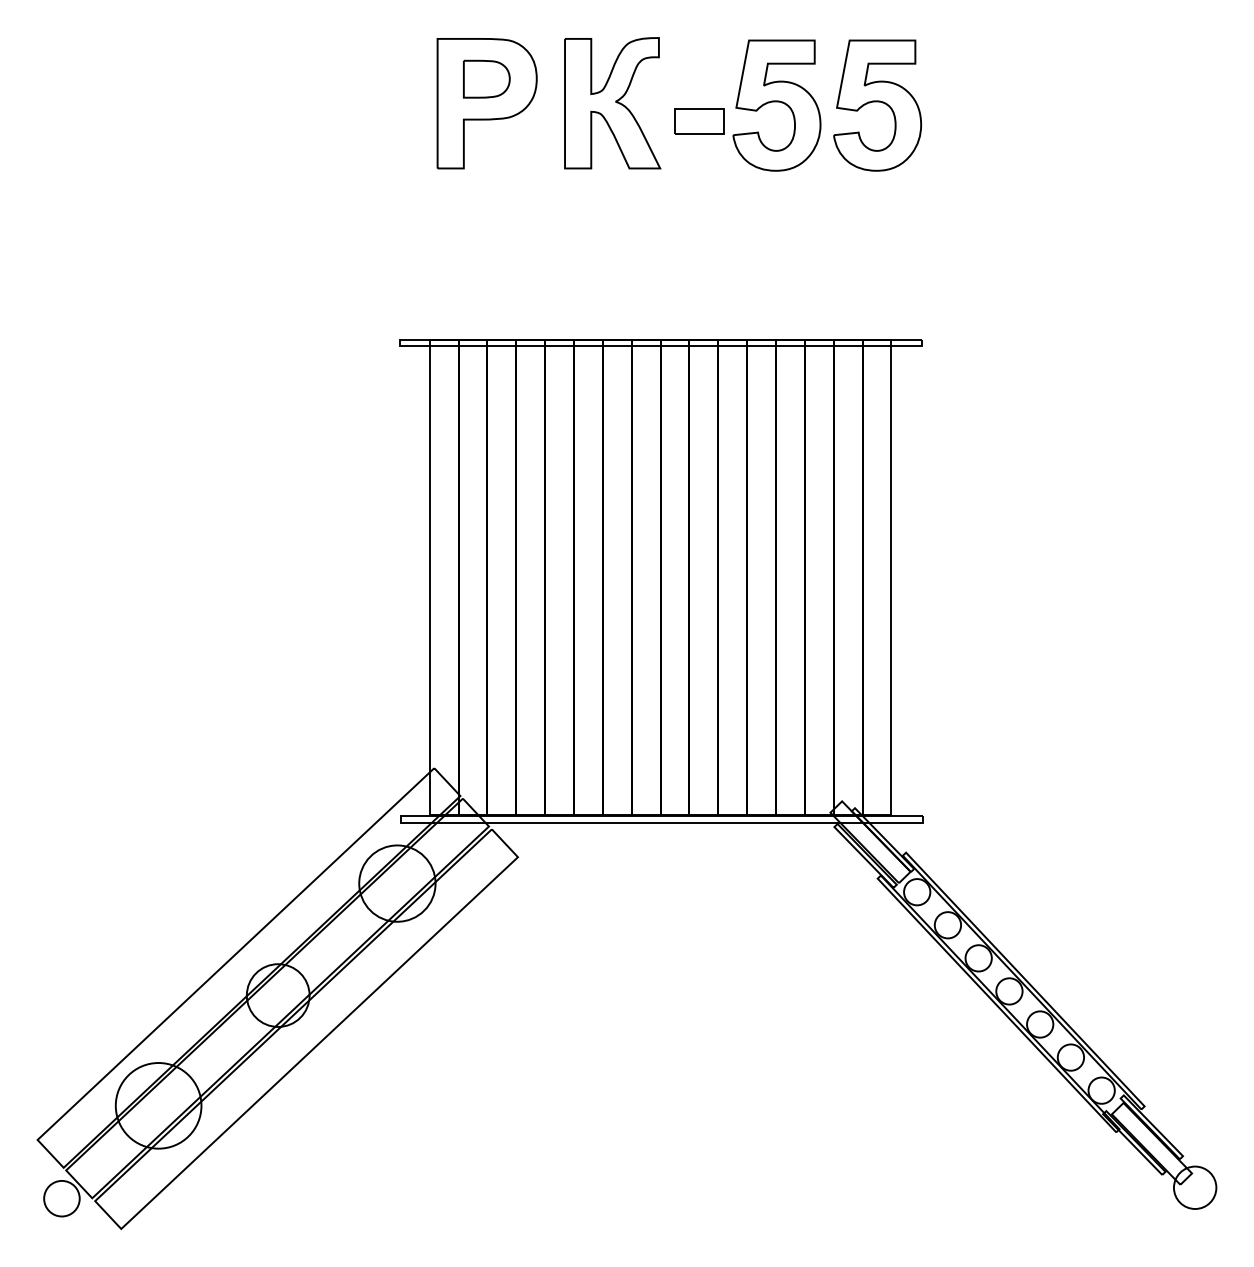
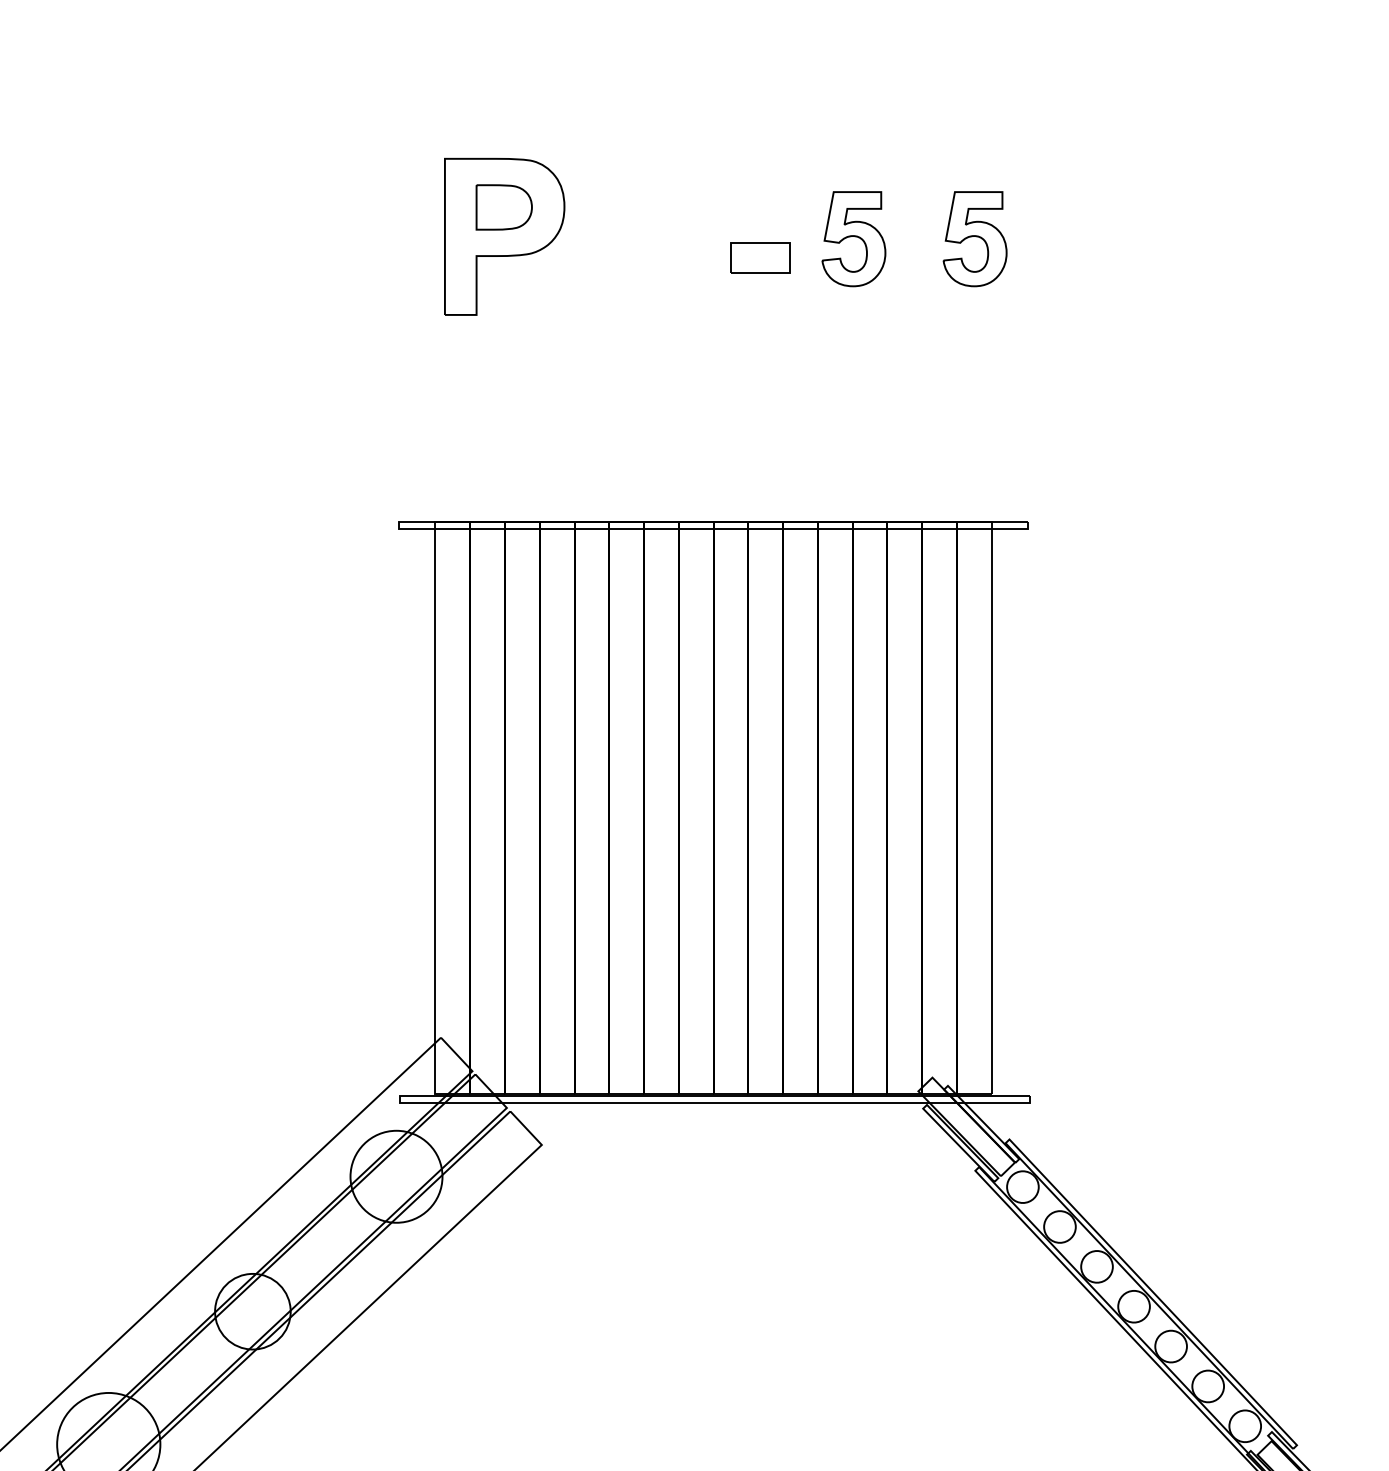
part: (612, 103) -> (655, 236), removed
part: (776, 105) -> (853, 239), size x0.6
part: (877, 105) -> (975, 239), size x0.6

